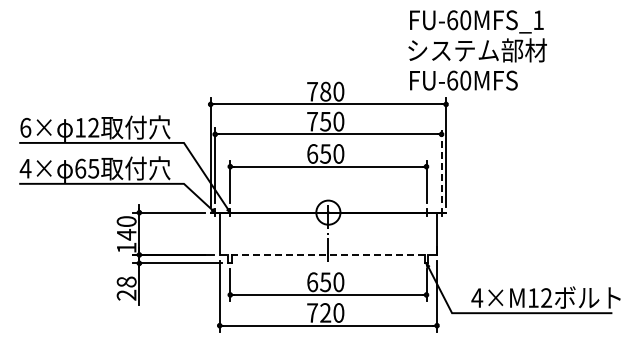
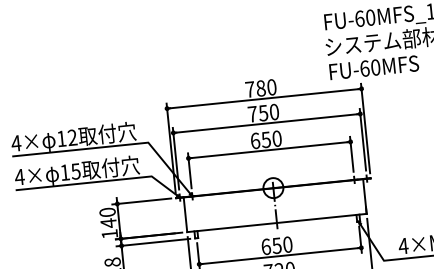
text: (25, 127) -> (16, 143), 6× -> 4×
line: (441, 165) -> (362, 139), dashed -> solid
text: (80, 168) -> (65, 172), 65 -> 15
line: (328, 254) -> (277, 222), dashed -> solid

